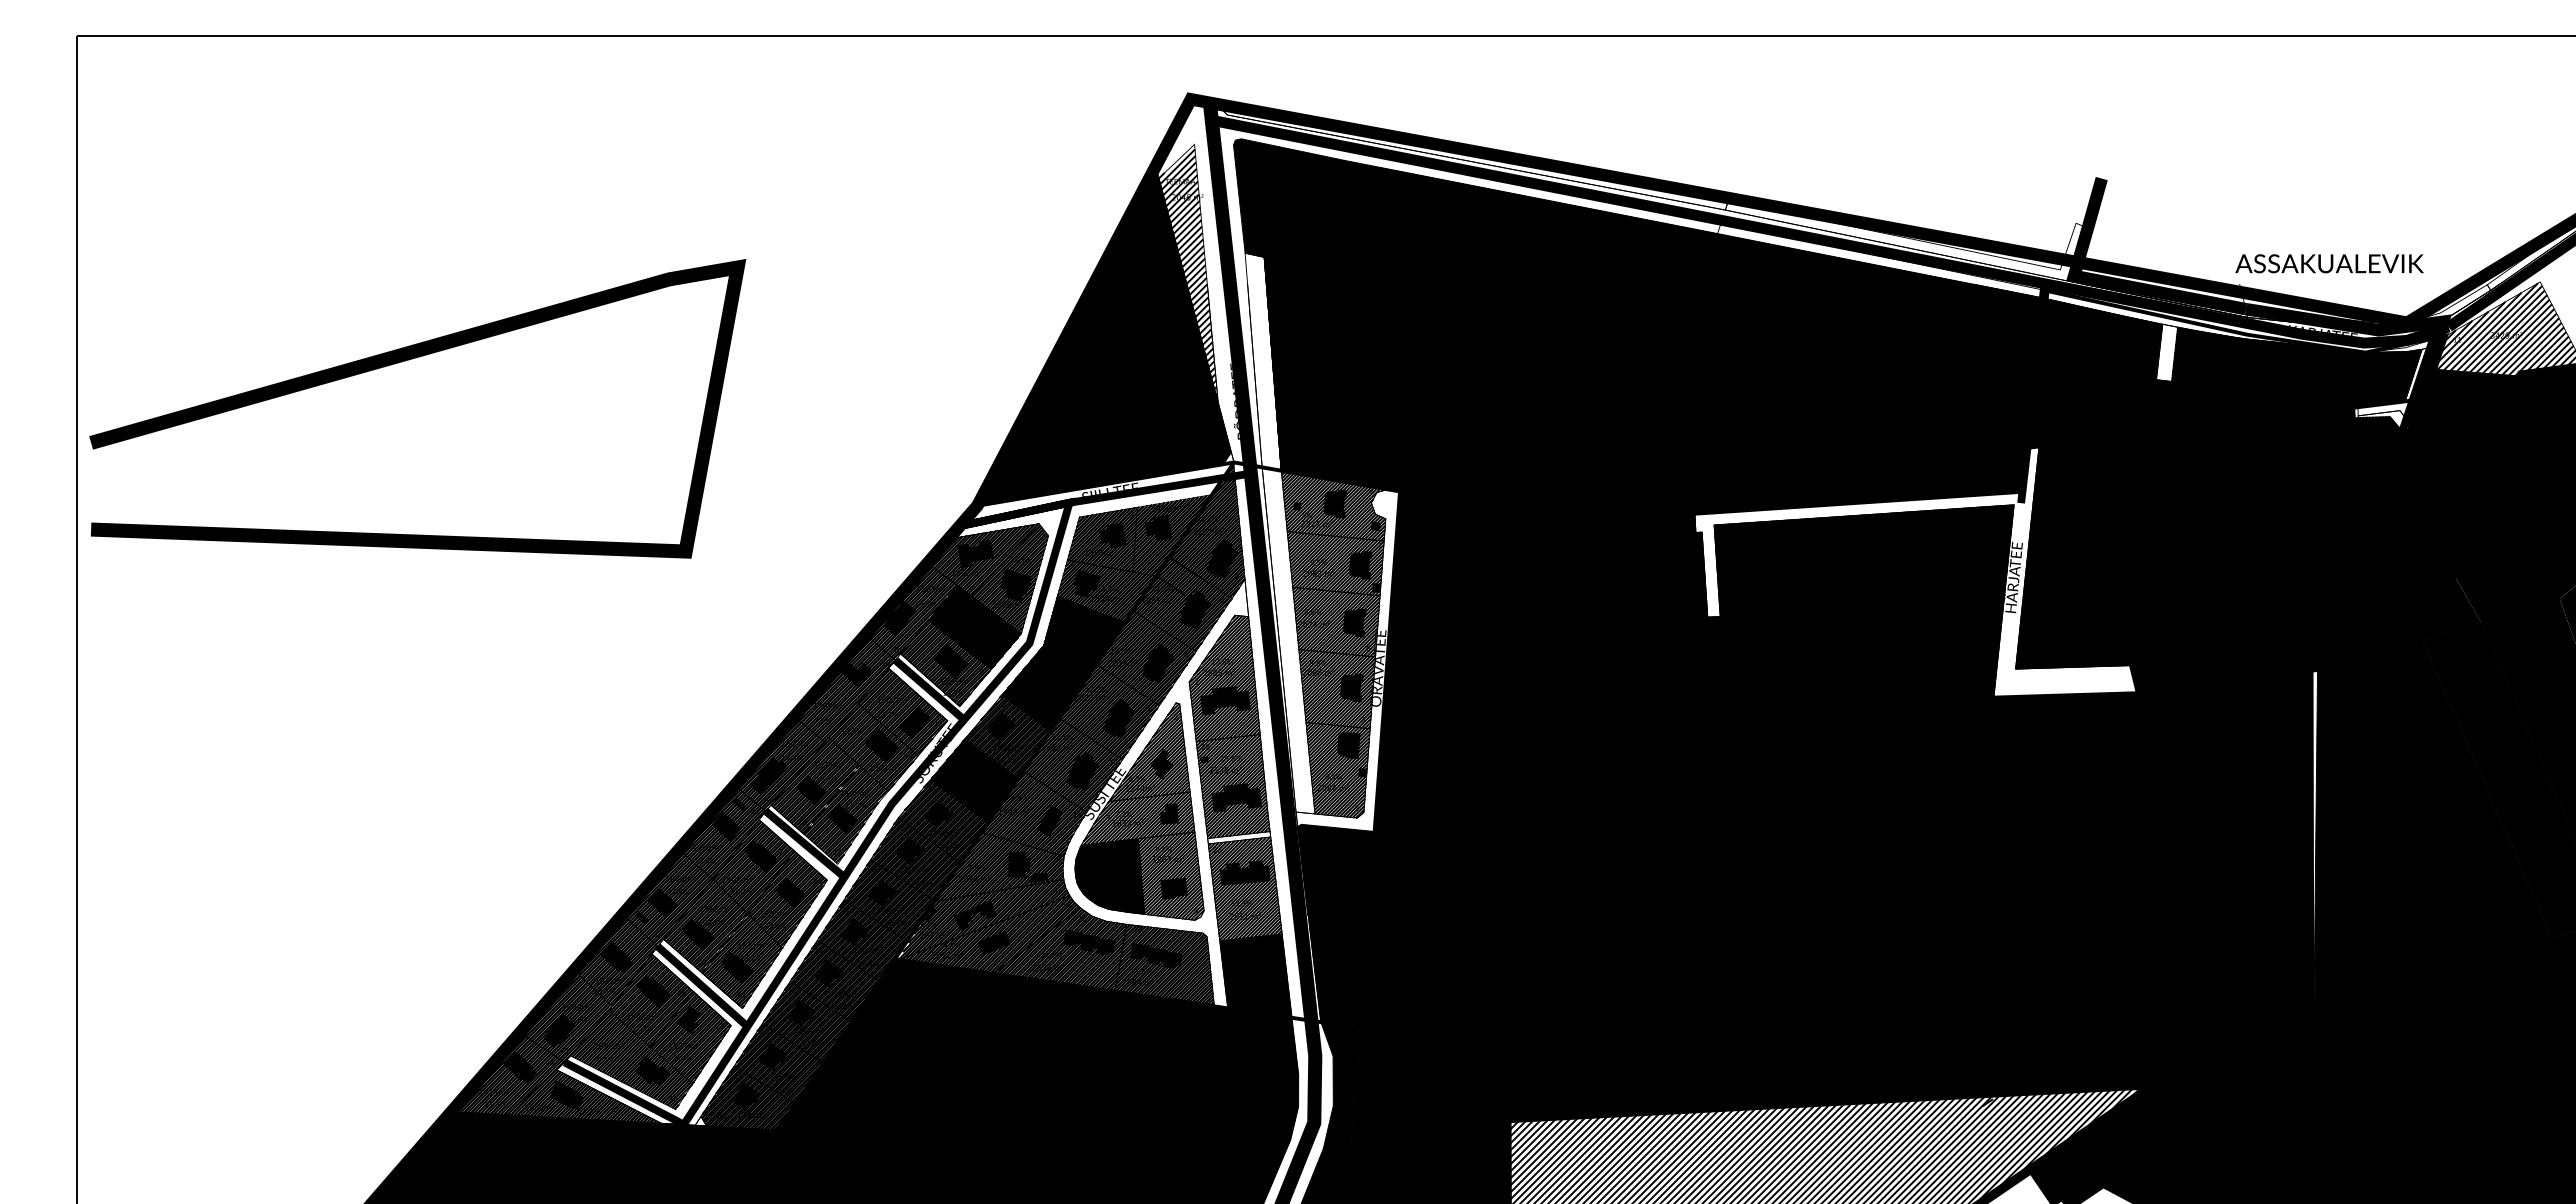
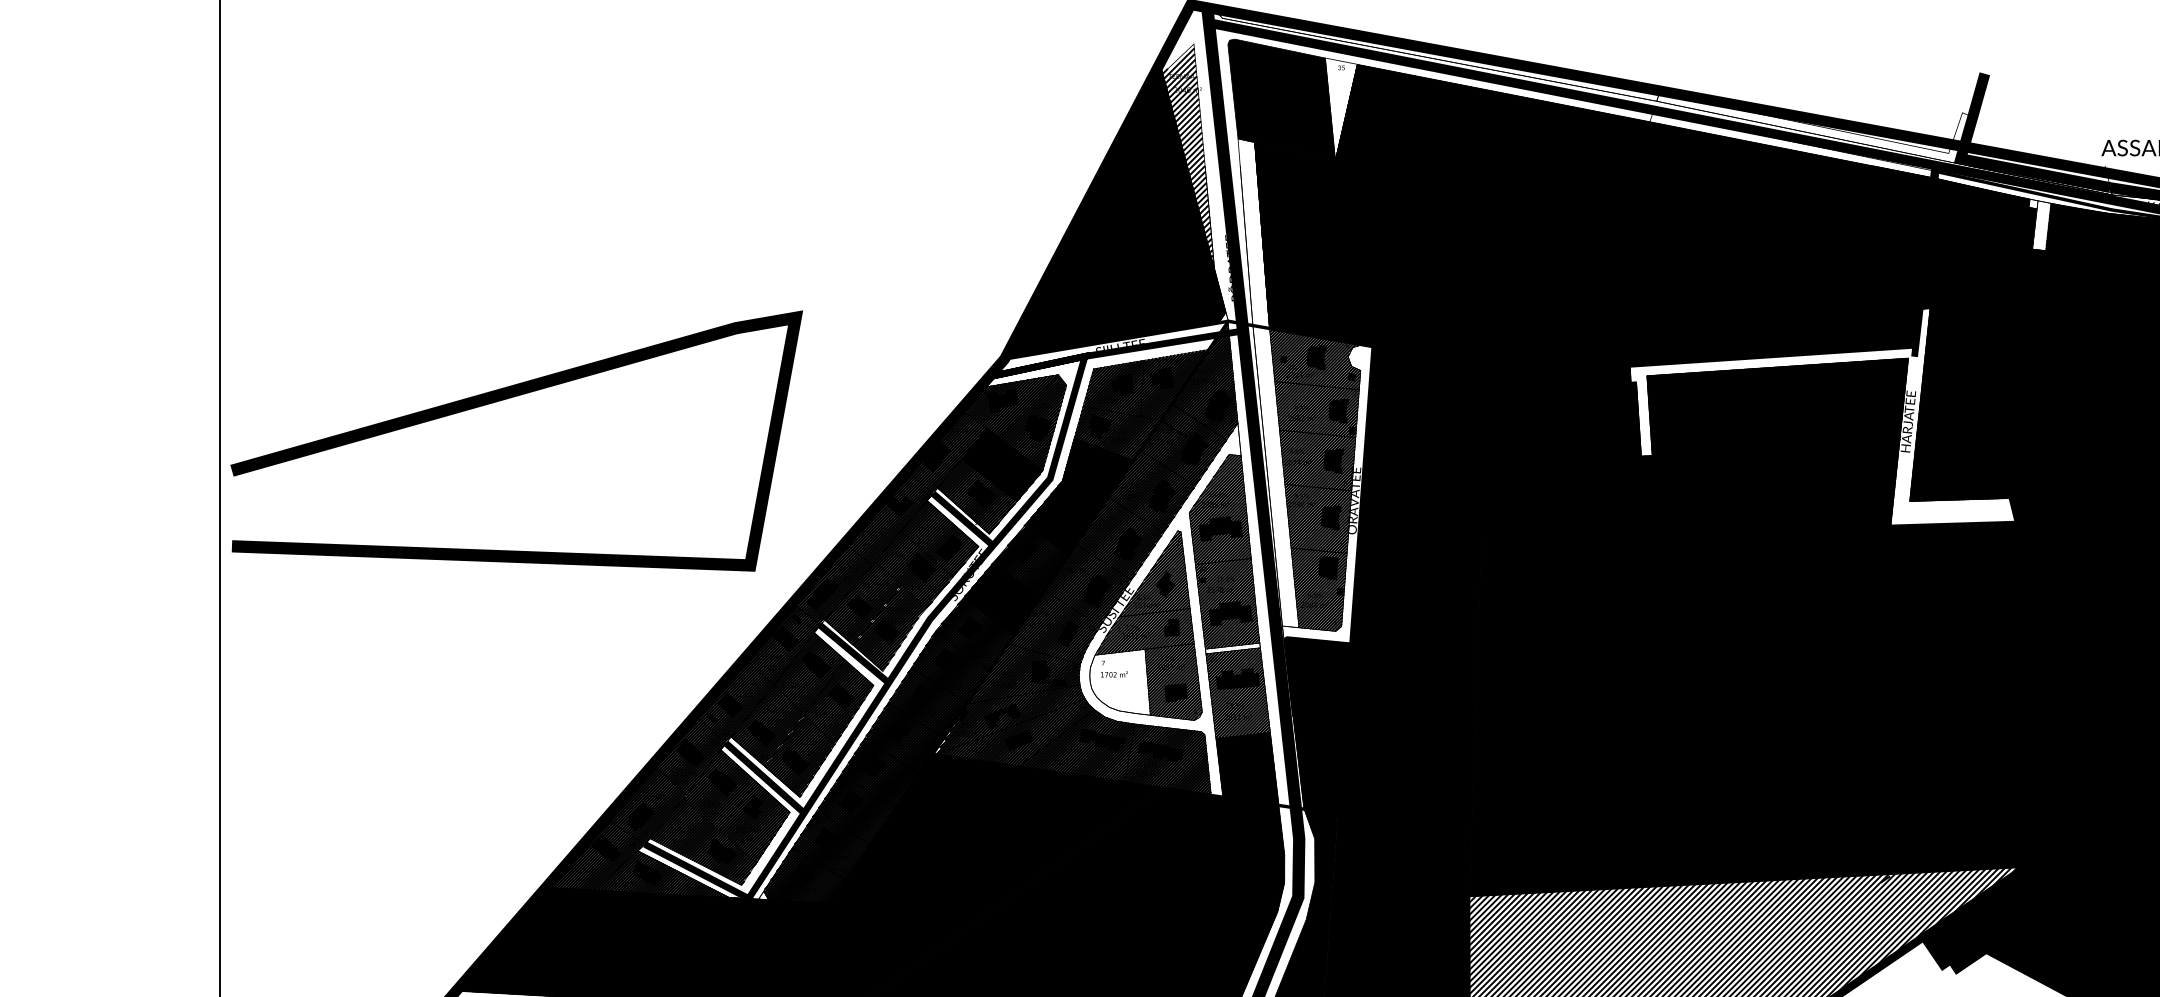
fill: (1363, 218) -> (1341, 108), removed
fill: (2157, 327) -> (2033, 203), removed
curve: (402, 362) -> (503, 400), moved
hatch: (1109, 876) -> (1119, 682), removed

